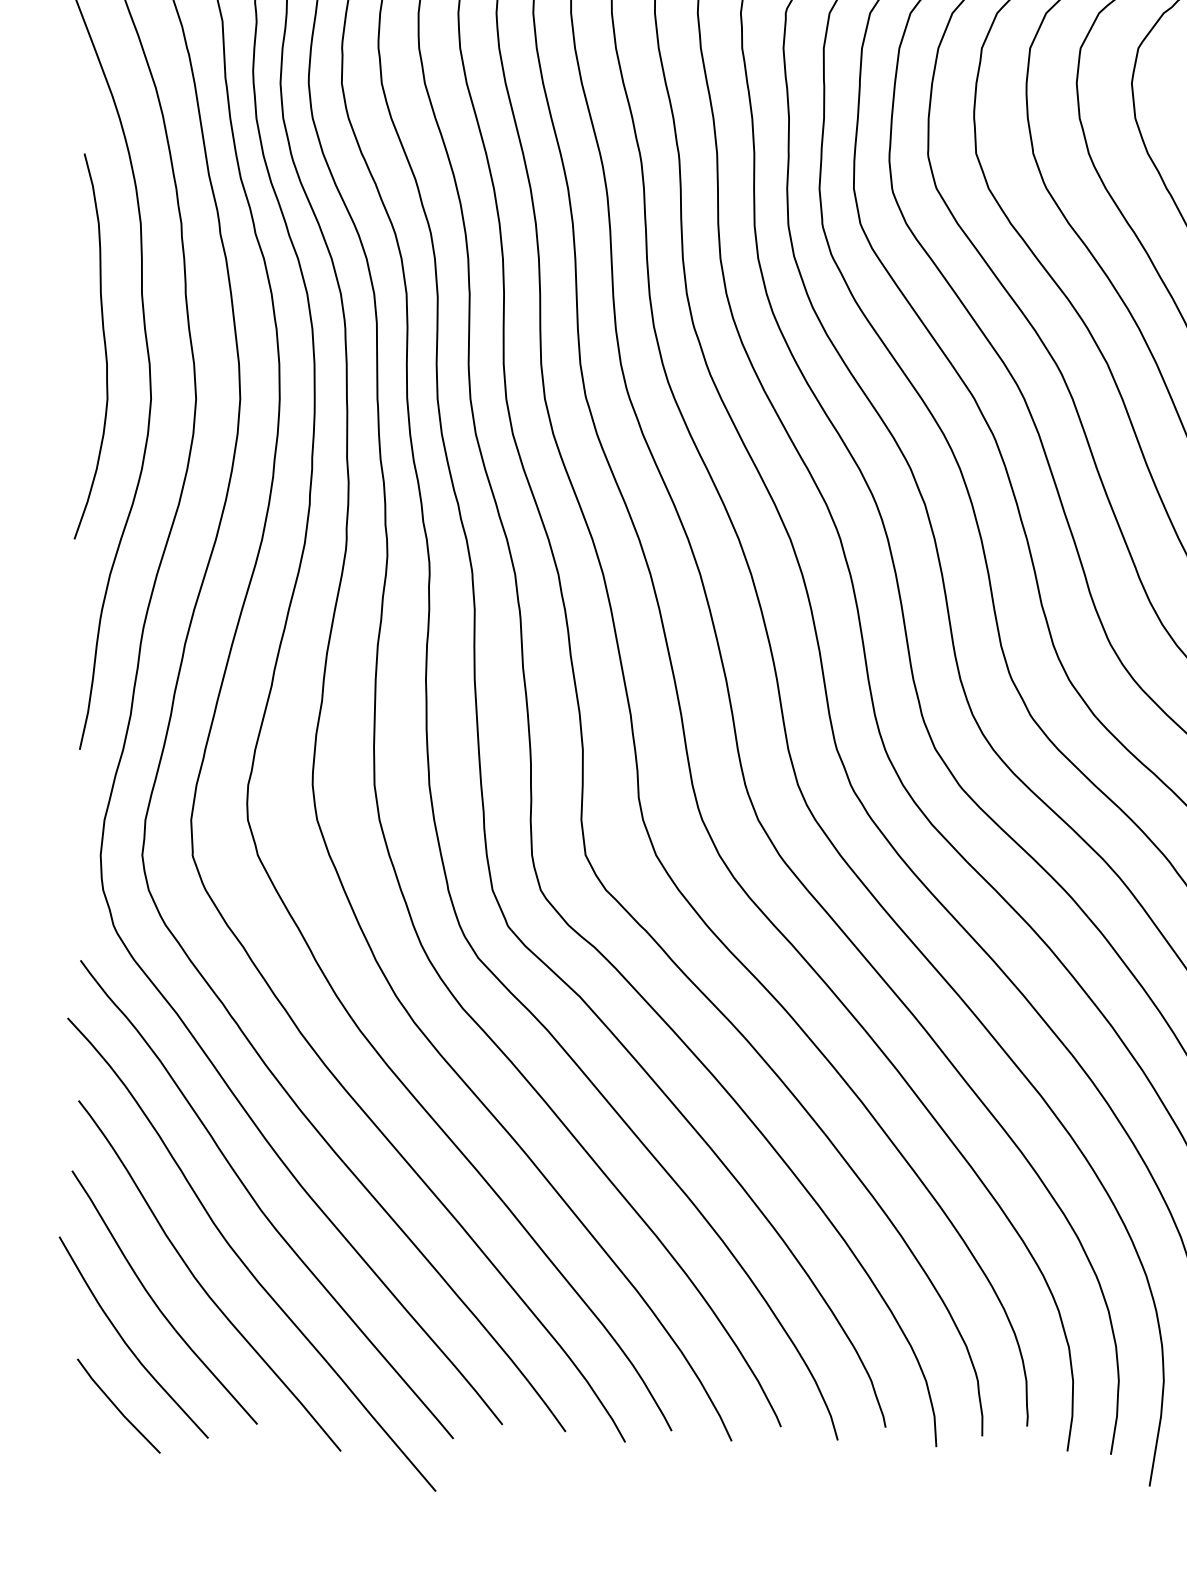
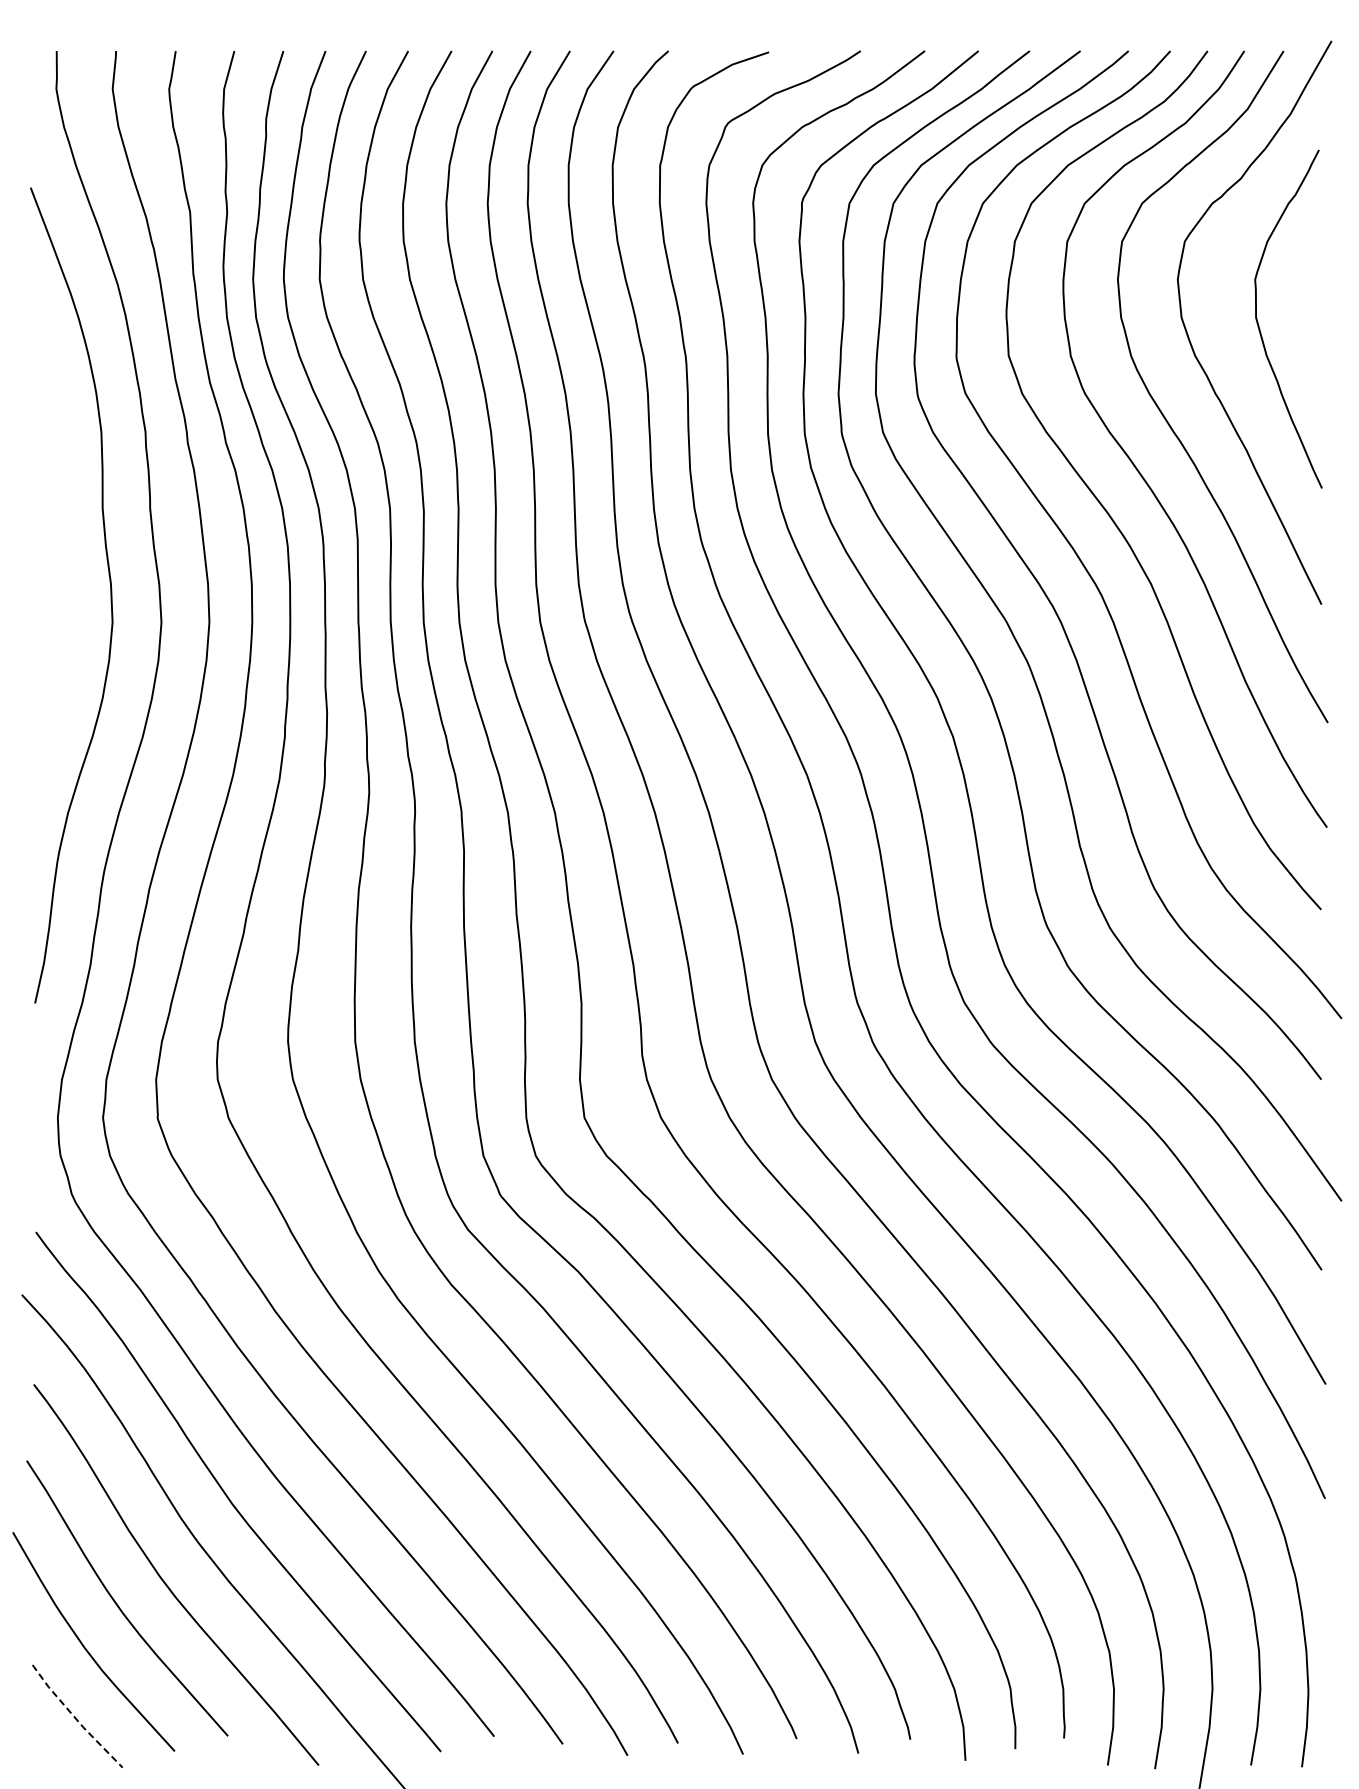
curve: (104, 345) -> (61, 564), removed
line: (116, 1408) -> (75, 1718), solid -> dashed

